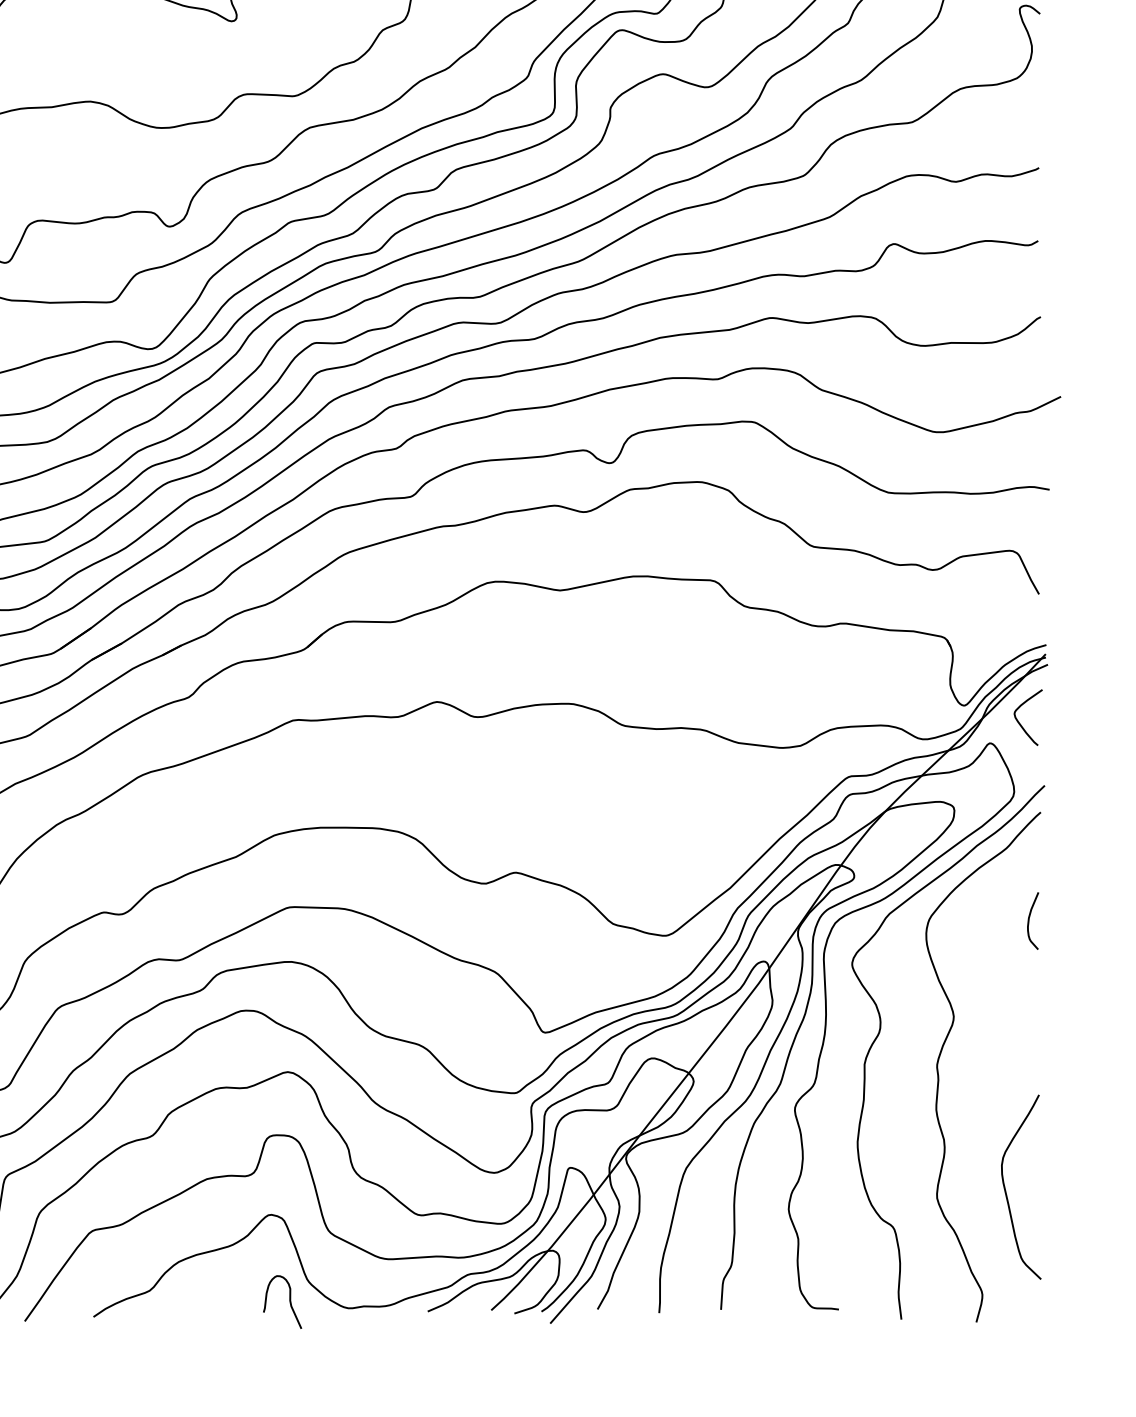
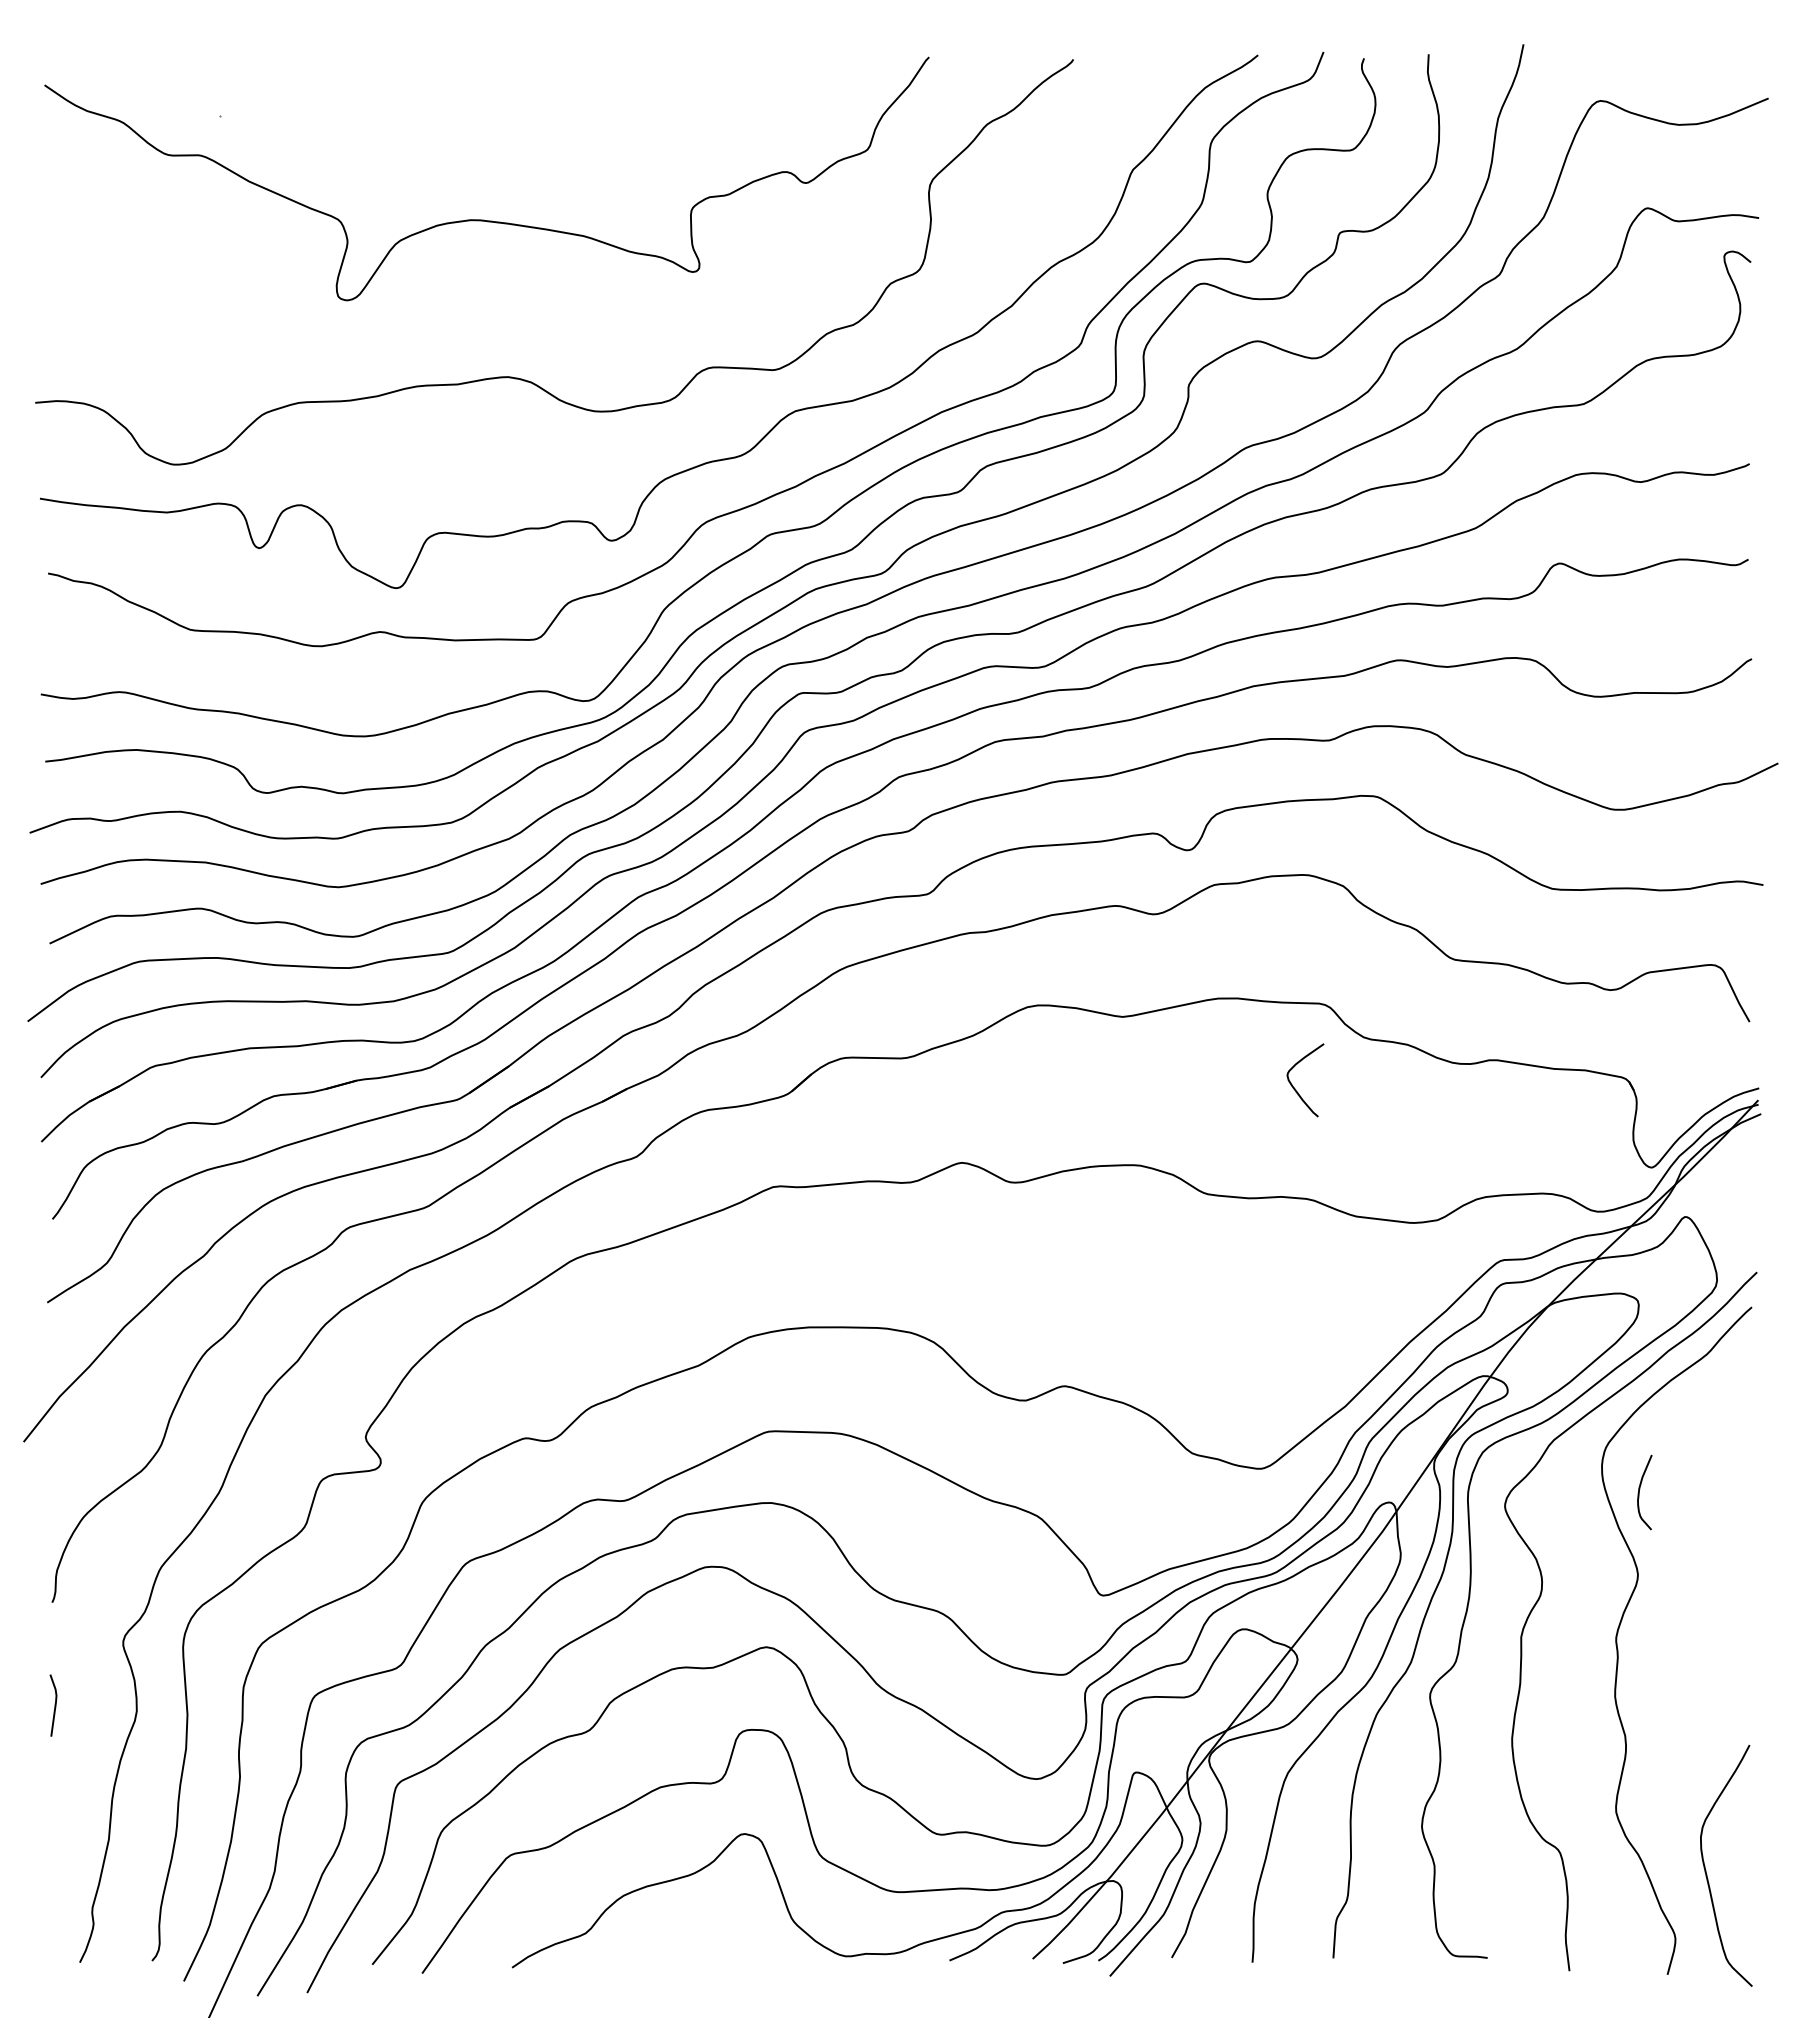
curve: (1020, 723) -> (1295, 1088), moved
curve: (1029, 918) -> (1640, 1489), moved
curve: (1006, 1190) -> (1706, 1870), moved
curve: (289, 1301) -> (768, 1947), removed

